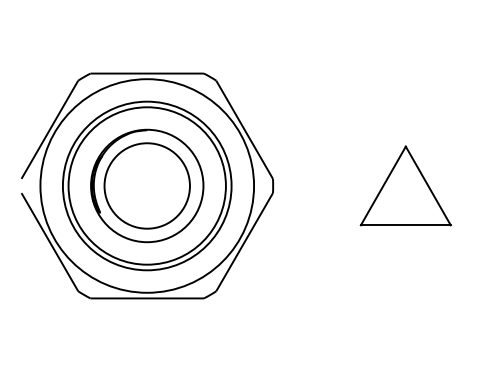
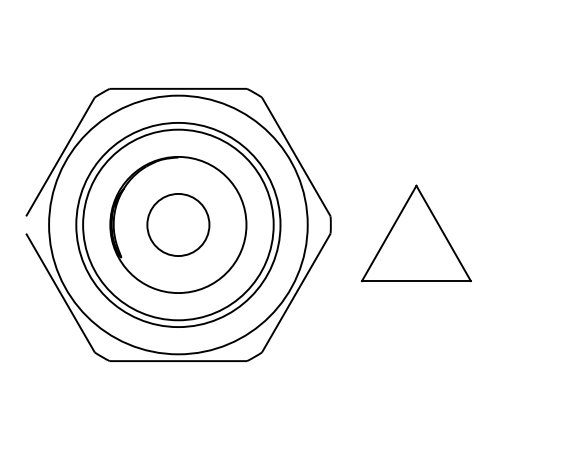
circle: (146, 185) -> (177, 224), size x0.6
part: (405, 185) -> (416, 232), moved

